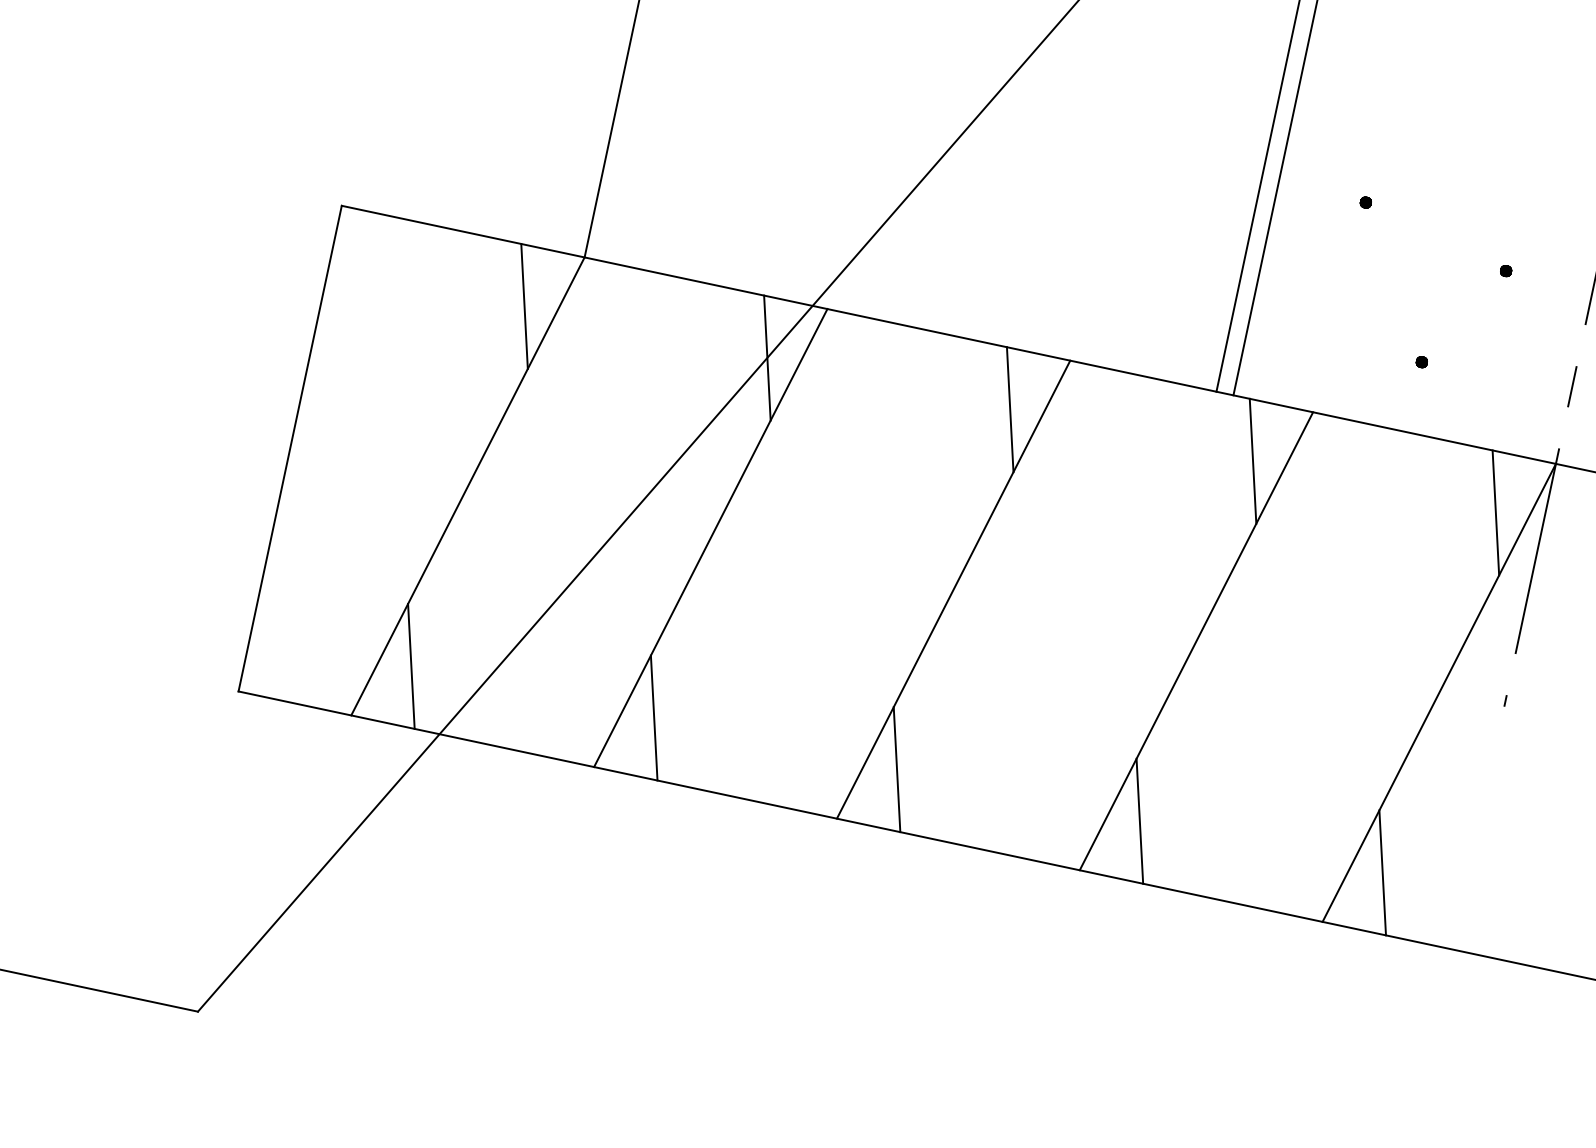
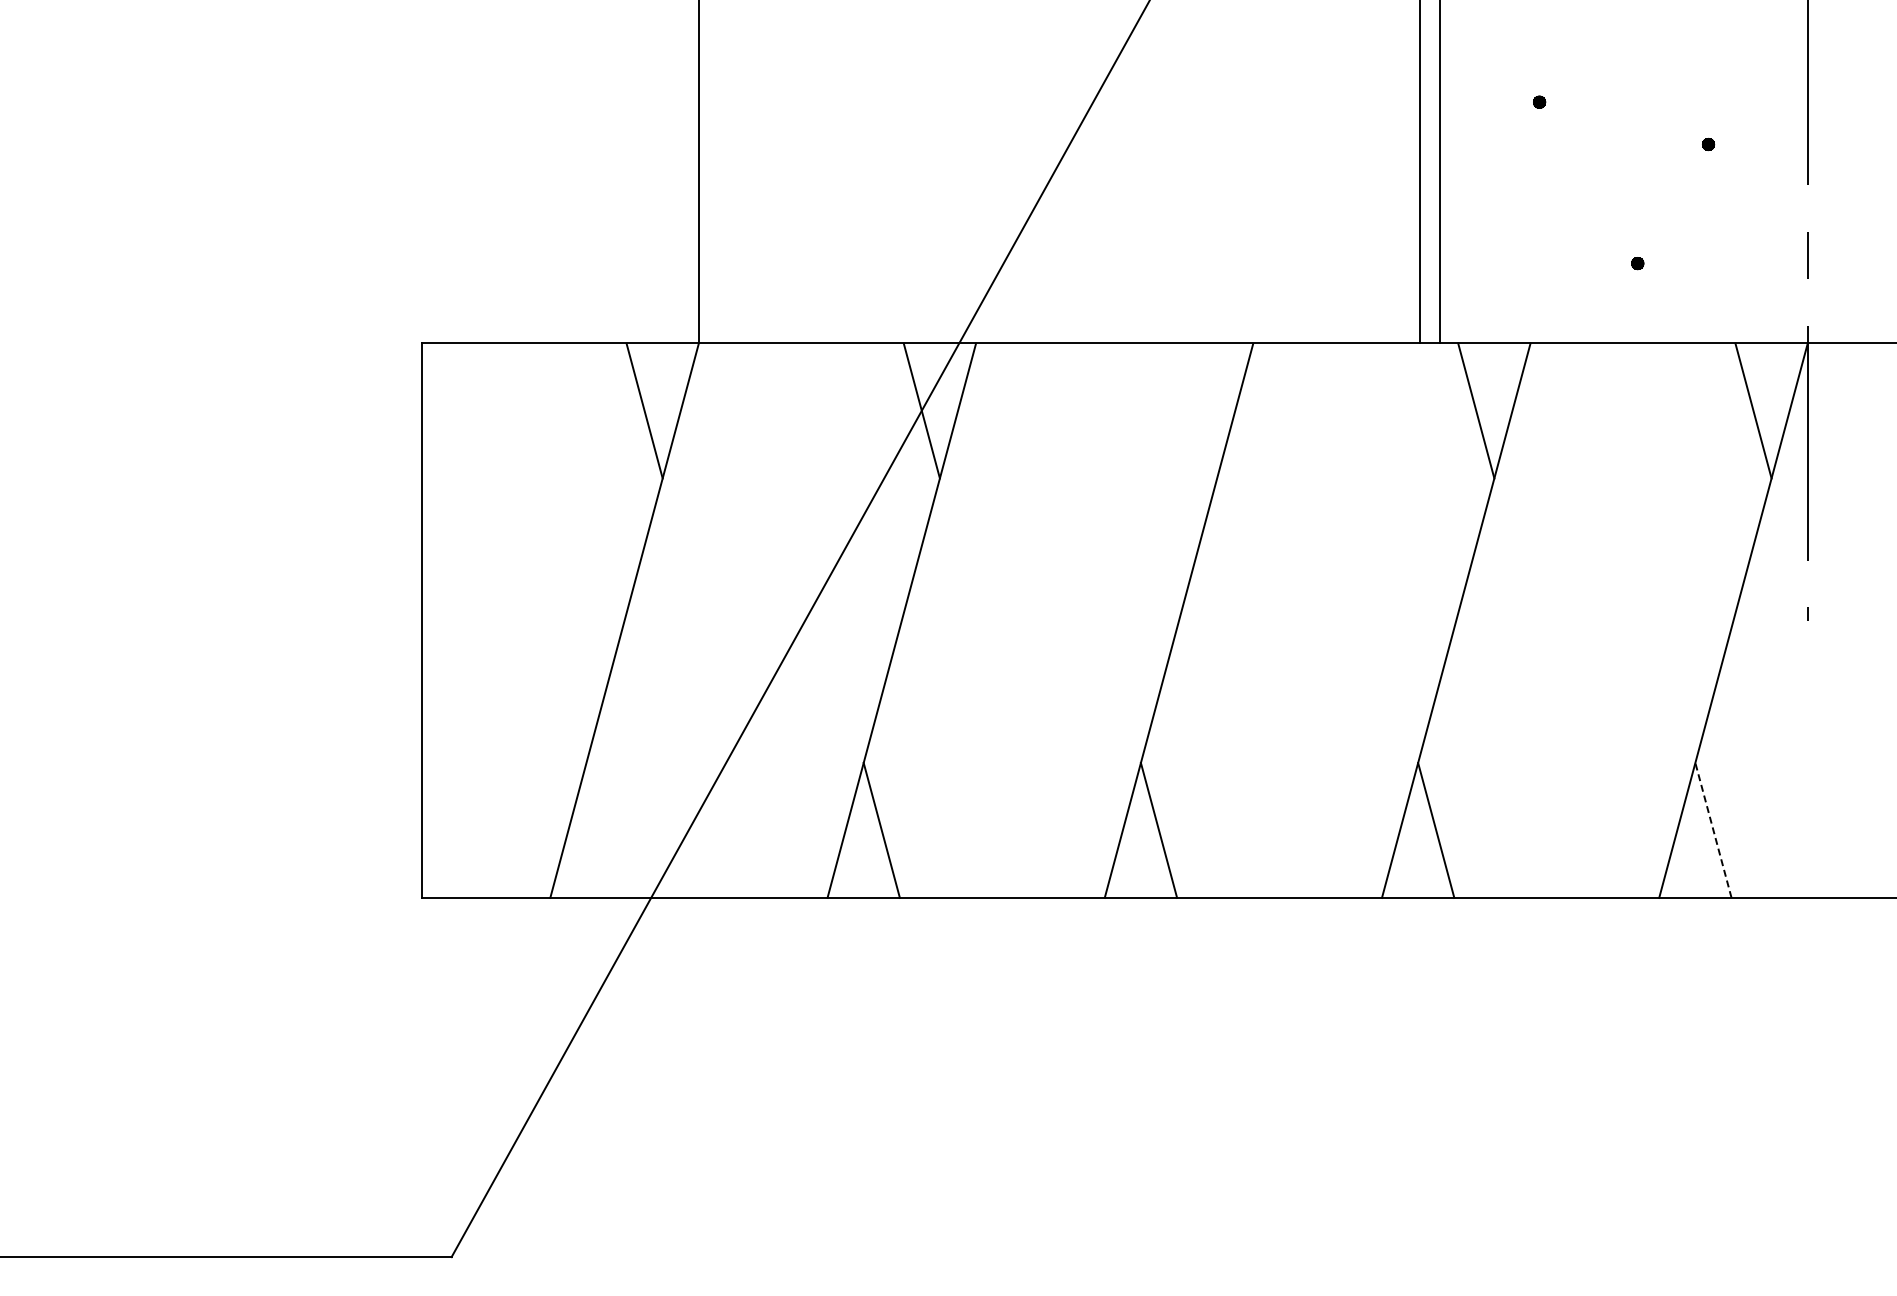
line: (1010, 409) -> (1199, 410), removed
line: (411, 665) -> (604, 829), removed
line: (1382, 872) -> (1713, 830), solid -> dashed

